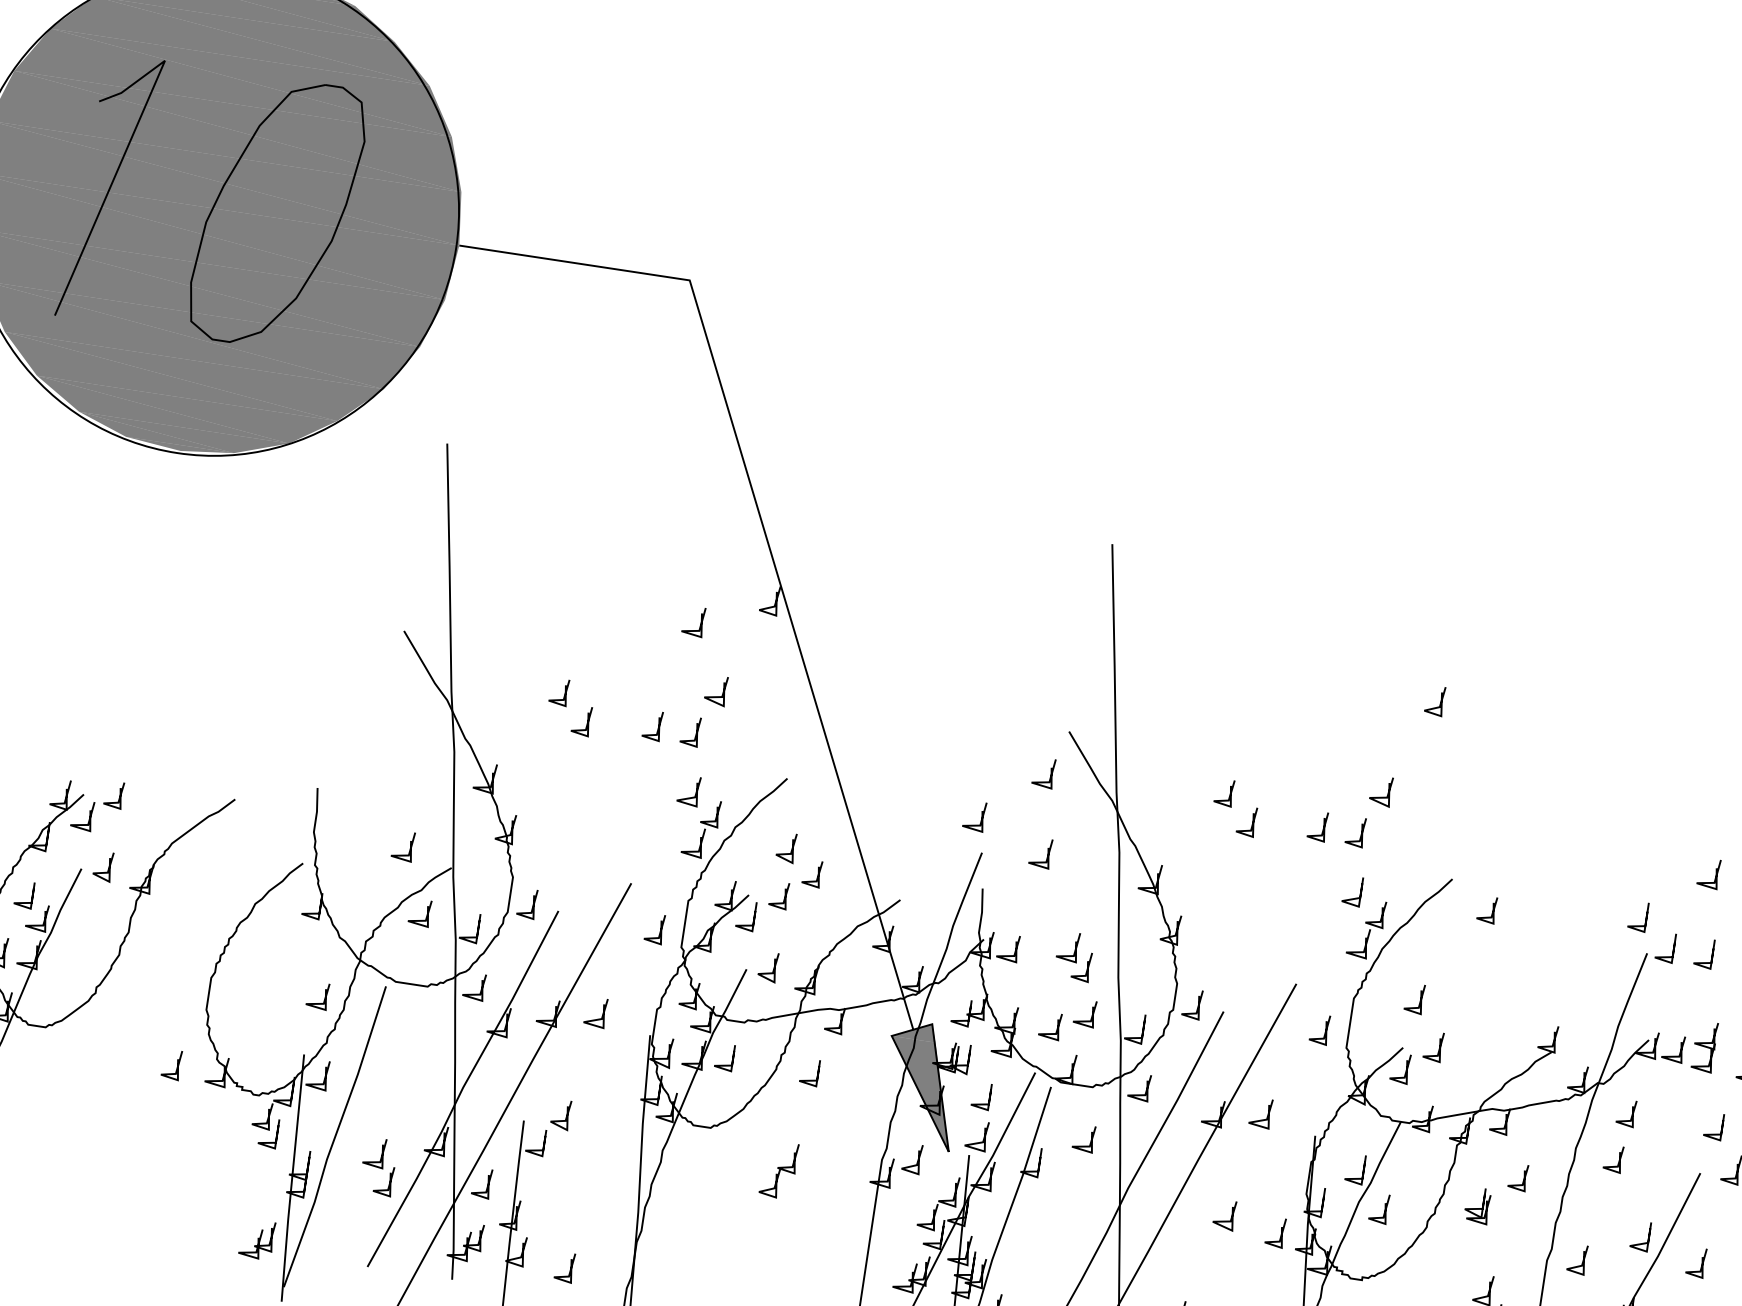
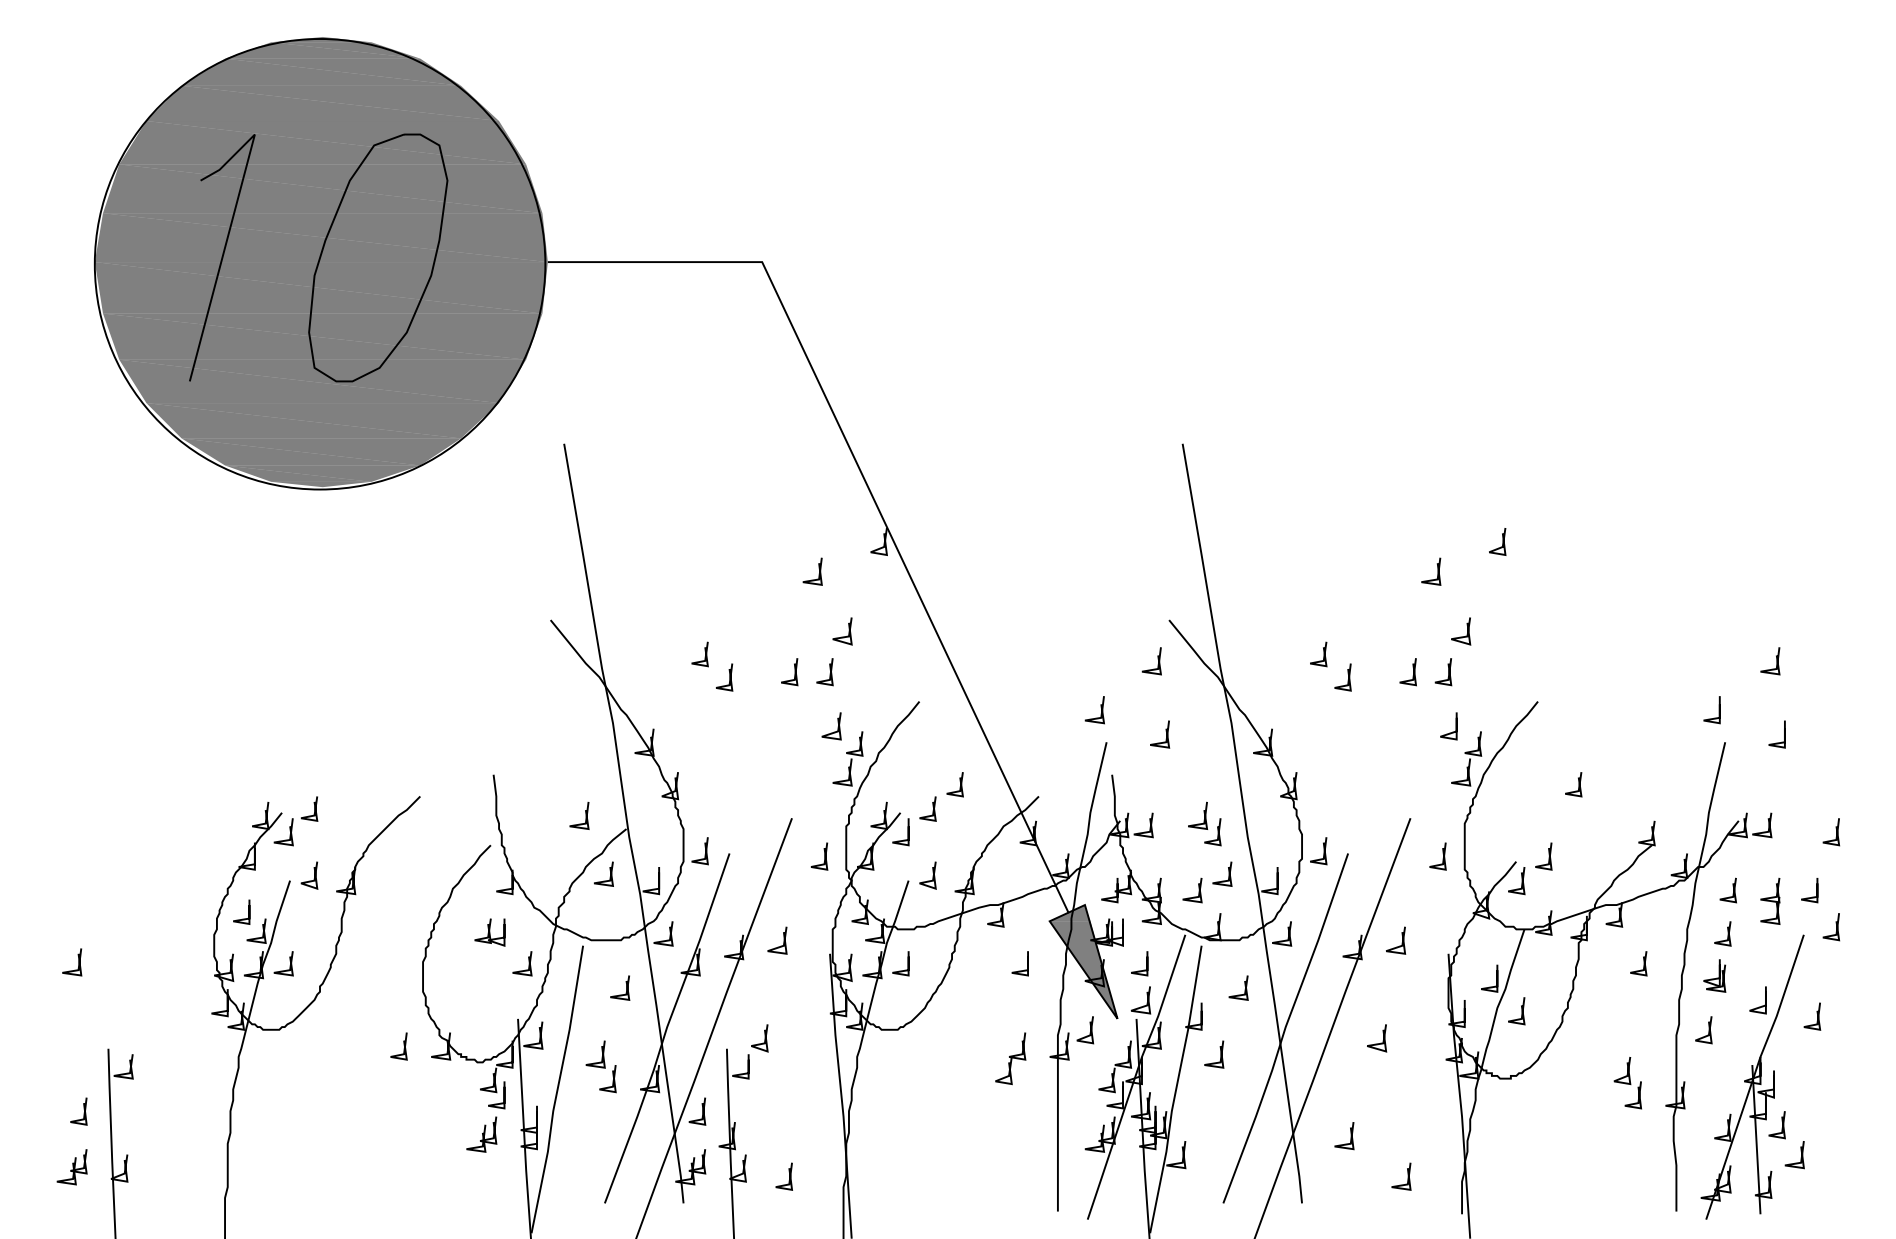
line: (1365, 722) -> (1437, 571), added
line: (791, 848) -> (932, 764), removed
line: (1492, 910) -> (1578, 784), moved
line: (1673, 948) -> (1748, 734), removed
line: (67, 955) -> (289, 961), added
part: (287, 956) -> (489, 932), added
line: (1419, 1001) -> (1524, 817), removed
line: (425, 1038) -> (626, 987), added
part: (1704, 1046) -> (1770, 901), moved
line: (807, 1079) -> (1019, 970), moved
part: (377, 1166) -> (600, 1066), moved
part: (778, 1169) -> (1010, 1058), moved
part: (1477, 1205) -> (1714, 975), moved
line: (1053, 1206) -> (1220, 1054), added
line: (1280, 1233) -> (1430, 1047), removed
part: (256, 1239) -> (481, 1134), moved

